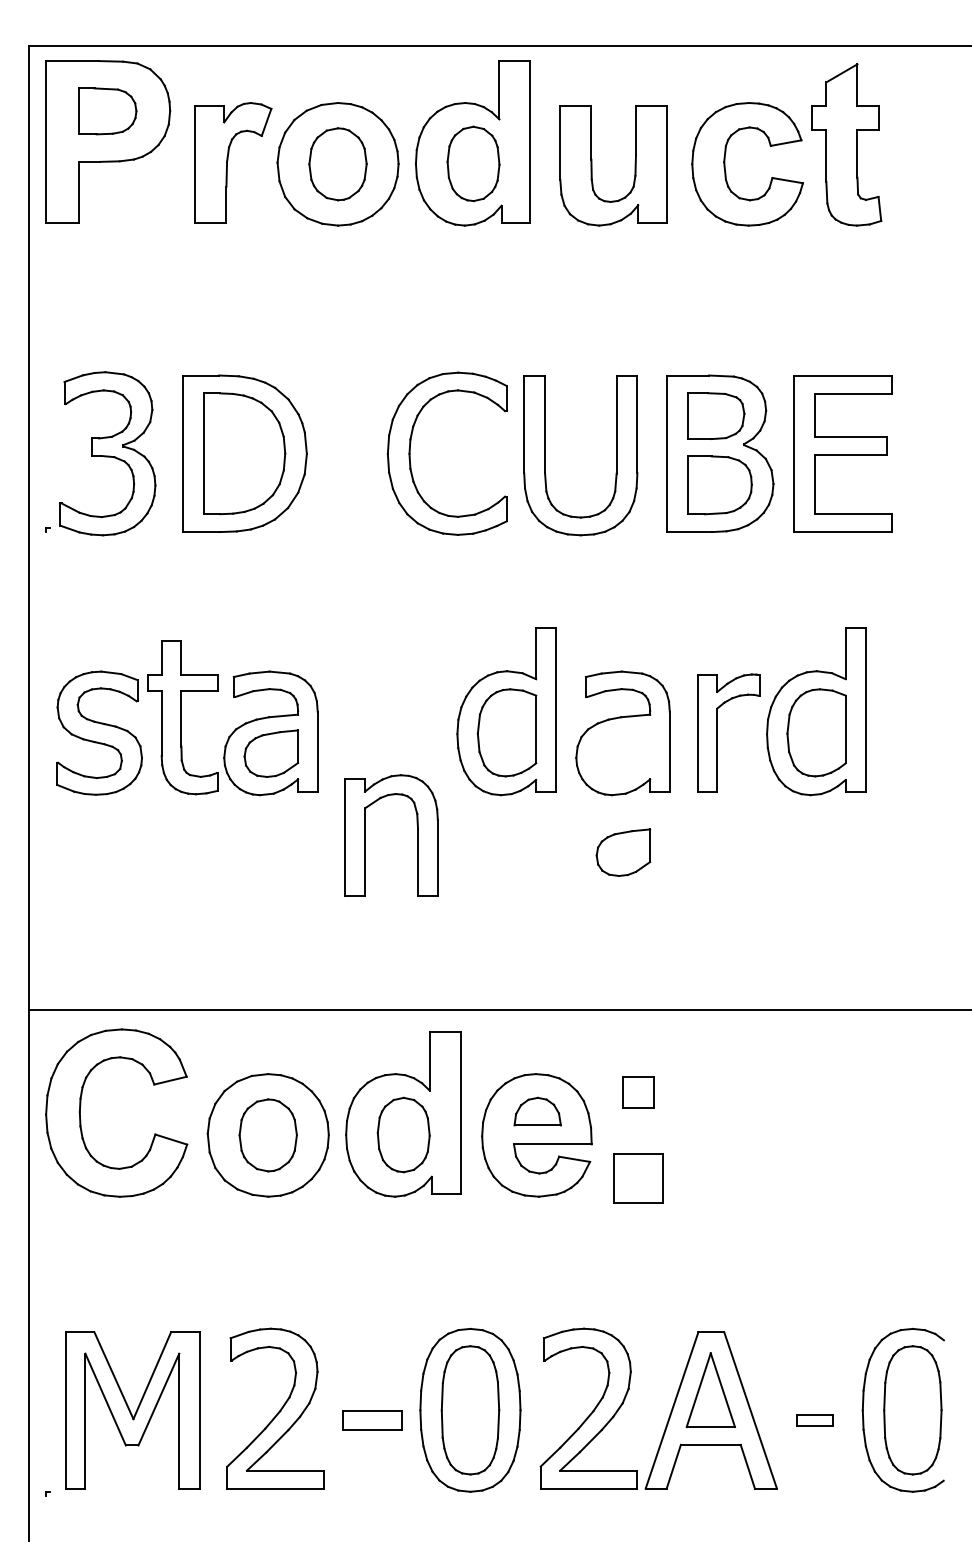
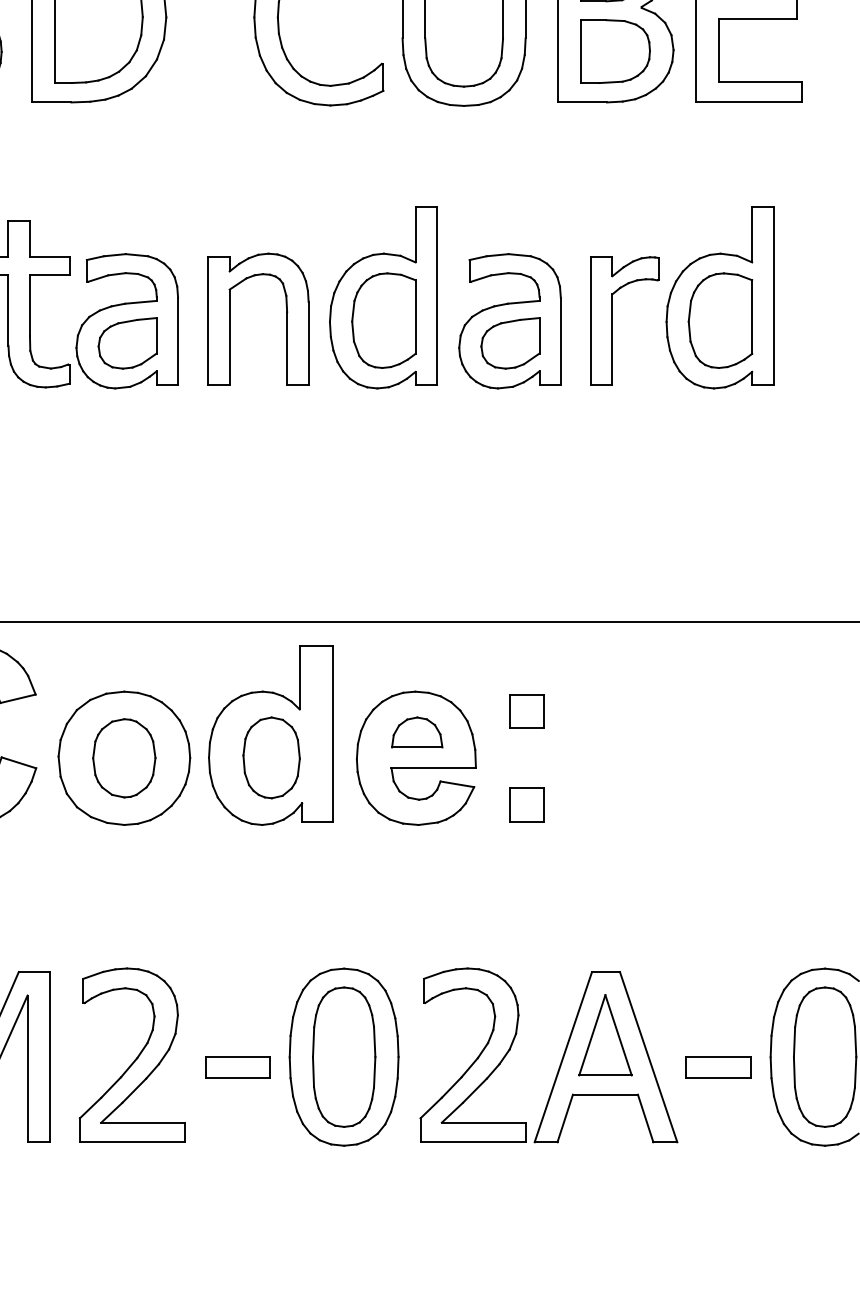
part: (365, 835) -> (230, 319), moved
part: (623, 852) -> (510, 343), moved
part: (638, 1178) -> (526, 805), size x0.62
part: (814, 1420) -> (718, 1068), size x1.67

